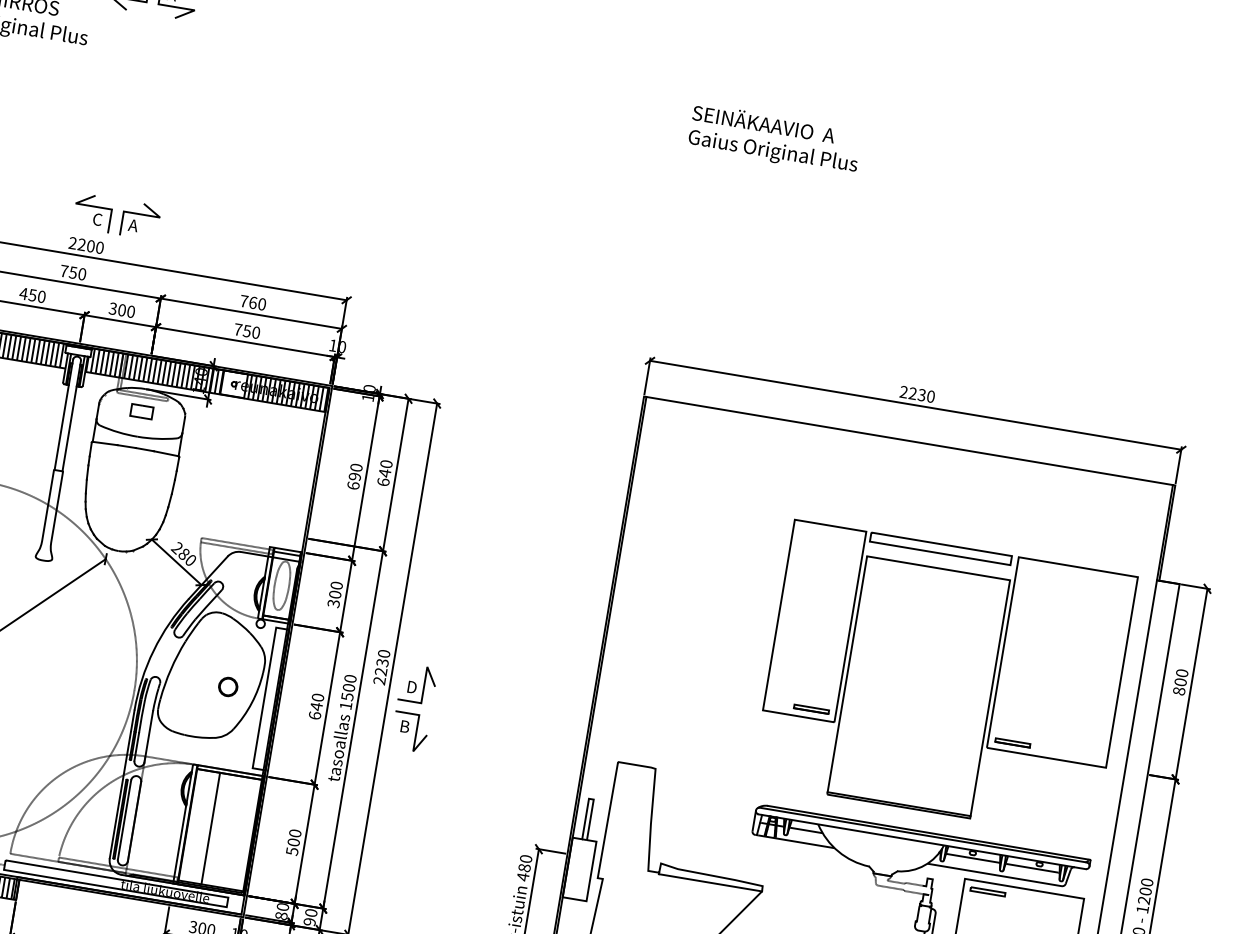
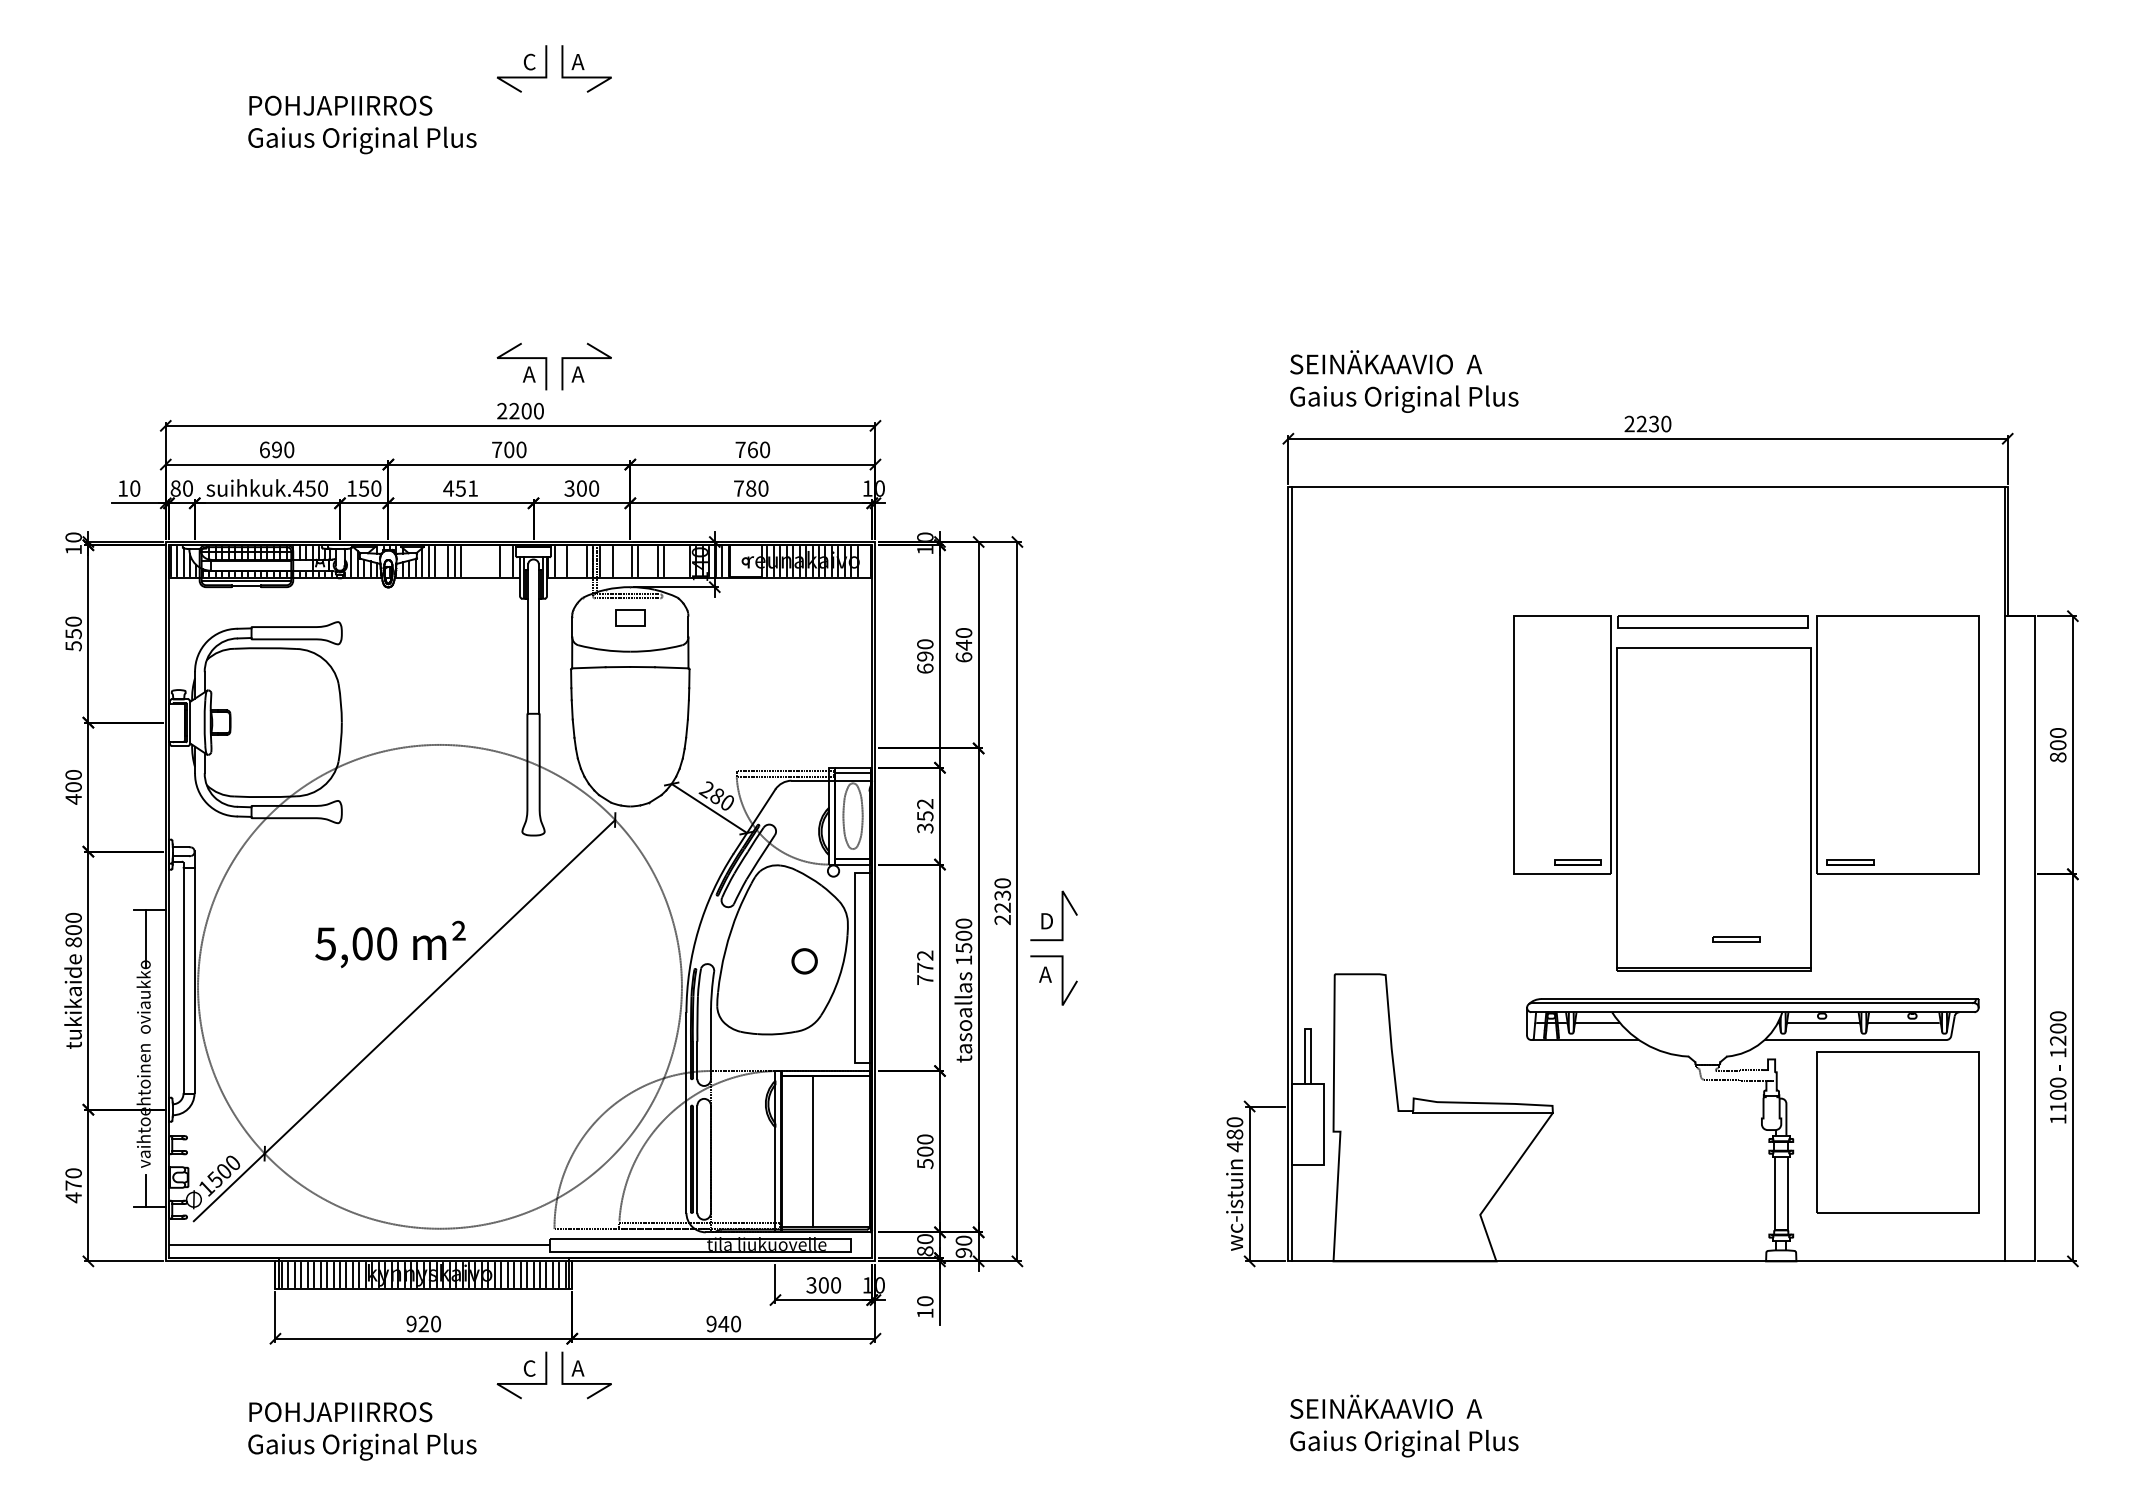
text: (775, 139) -> (1404, 381), moved
text: (96, 219) -> (528, 374), C -> A
text: (73, 272) -> (509, 449), 750 -> 700
text: (42, 296) -> (473, 488), 450 -> 451
text: (247, 331) -> (751, 488), 750 -> 780
line: (9, 346) -> (441, 561), removed
line: (28, 350) -> (467, 561), removed
line: (33, 350) -> (473, 561), removed
line: (38, 351) -> (480, 561), removed
line: (42, 352) -> (486, 561), removed
line: (47, 353) -> (493, 561), removed
line: (57, 354) -> (506, 561), removed
line: (97, 361) -> (560, 561), removed
line: (106, 363) -> (573, 561), removed
line: (112, 363) -> (580, 561), removed
line: (131, 367) -> (606, 561), removed
line: (140, 368) -> (619, 561), removed
line: (145, 369) -> (625, 561), removed
line: (159, 371) -> (644, 561), removed
line: (164, 372) -> (651, 561), removed
line: (178, 375) -> (670, 561), removed
line: (183, 375) -> (677, 561), removed
line: (188, 376) -> (683, 561), removed
line: (321, 399) -> (864, 561), removed
text: (336, 590) -> (925, 810), 300 -> 352
text: (316, 706) -> (925, 967), 640 -> 772
text: (404, 726) -> (1045, 974), B -> A
part: (987, 891) -> (1736, 939), moved

